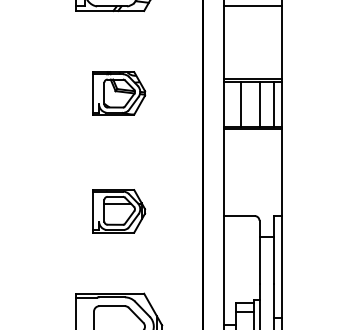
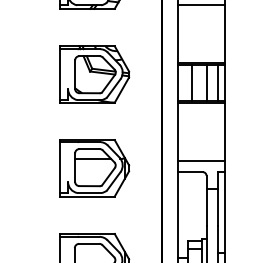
part: (118, 93) -> (94, 74), size x1.67
line: (253, 201) -> (201, 160), added
part: (118, 211) -> (94, 168), size x1.67

